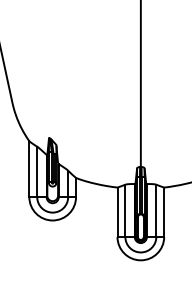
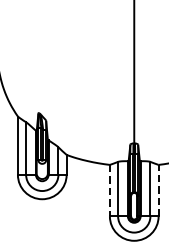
line: (117, 212) -> (109, 190), solid -> dashed
line: (164, 212) -> (158, 190), solid -> dashed

